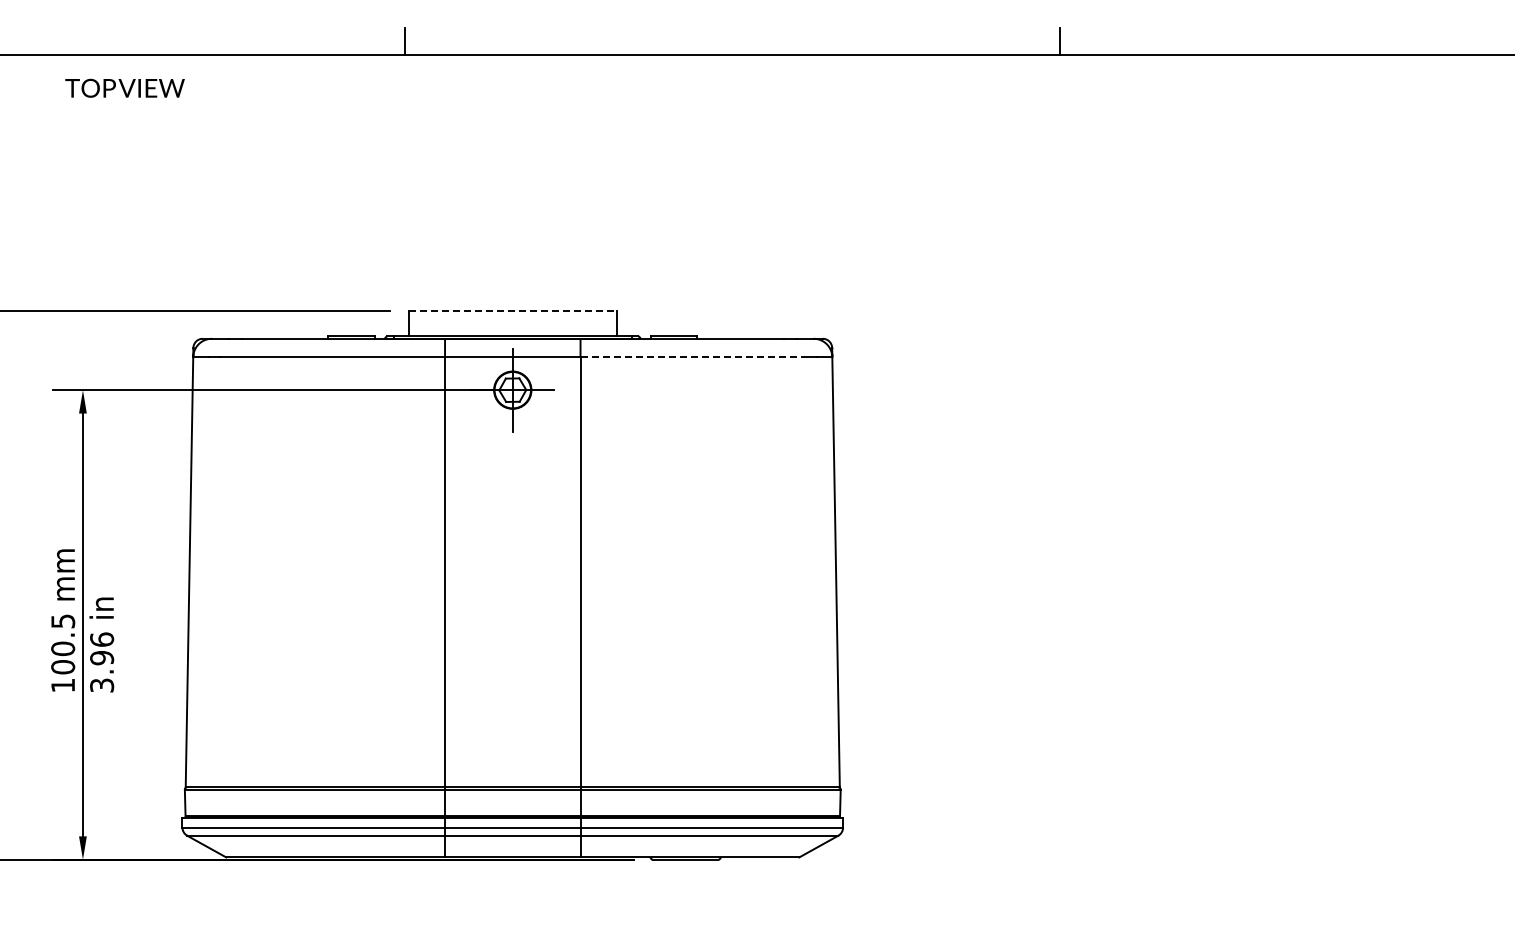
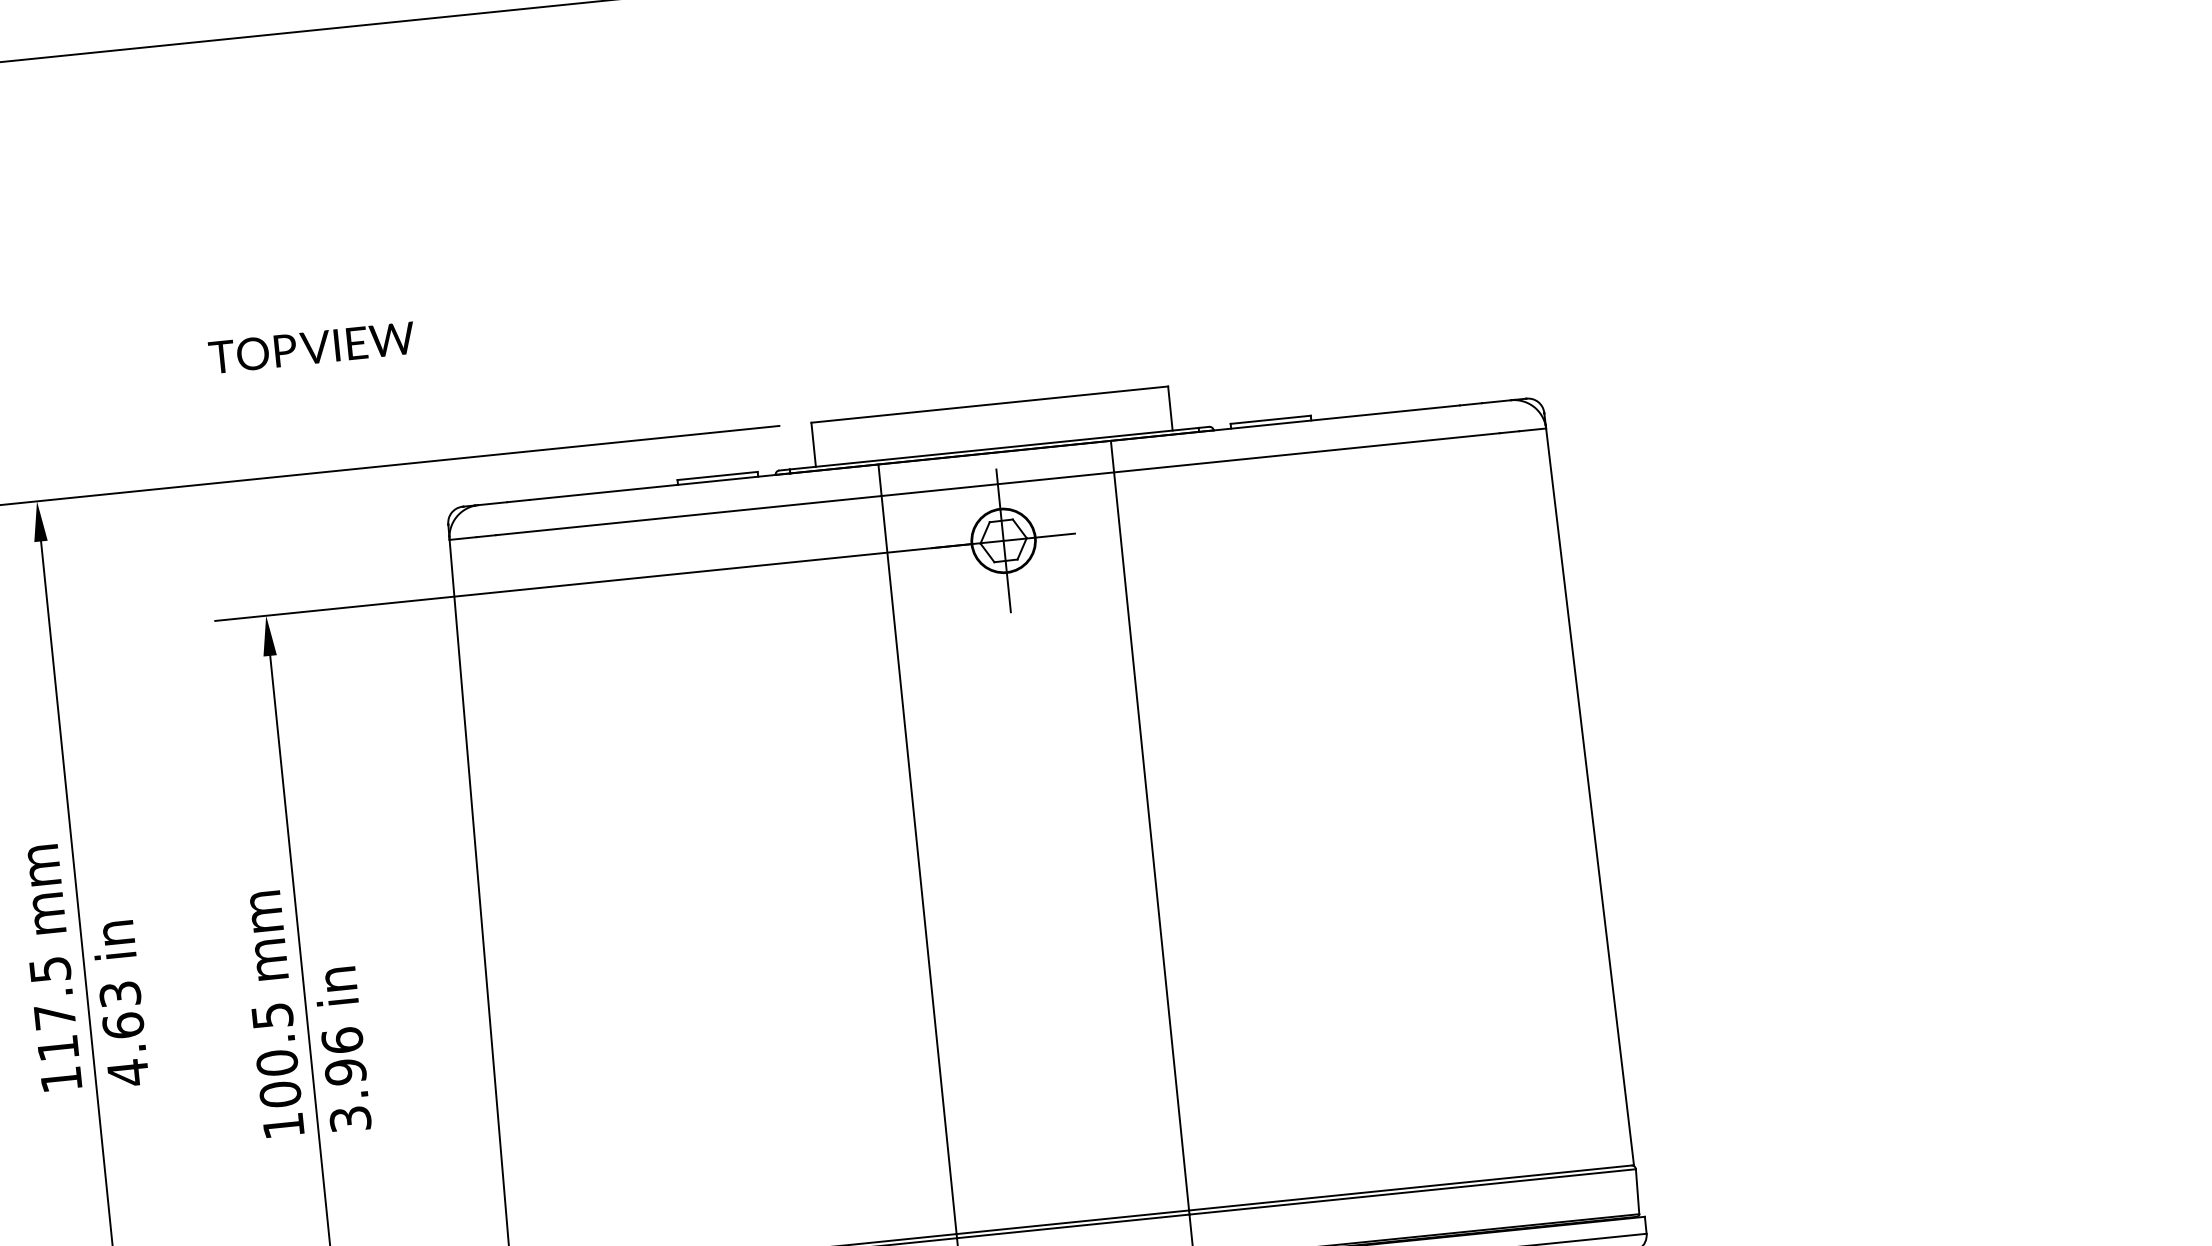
text: (124, 87) -> (310, 346), moved
line: (512, 310) -> (989, 404), dashed -> solid
line: (693, 357) -> (1307, 453), dashed -> solid

